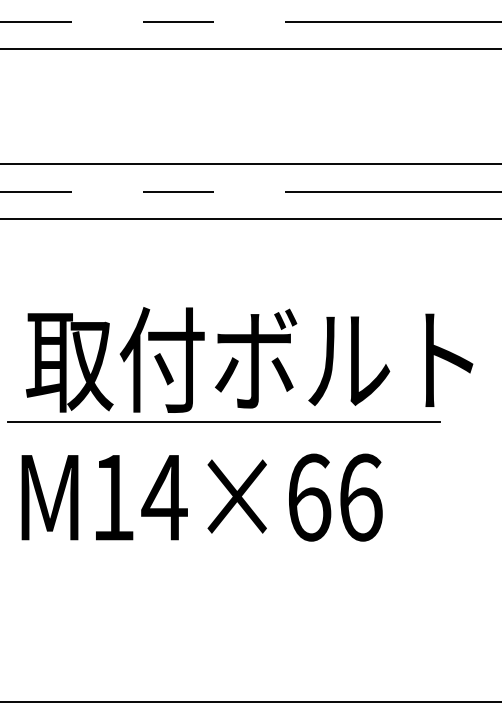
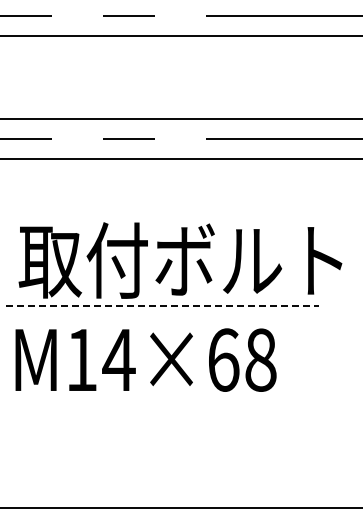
line: (224, 422) -> (162, 305), solid -> dashed
text: (360, 496) -> (260, 359), M14×66 -> M14×68

